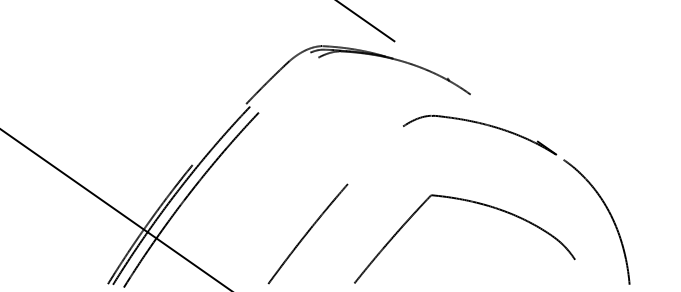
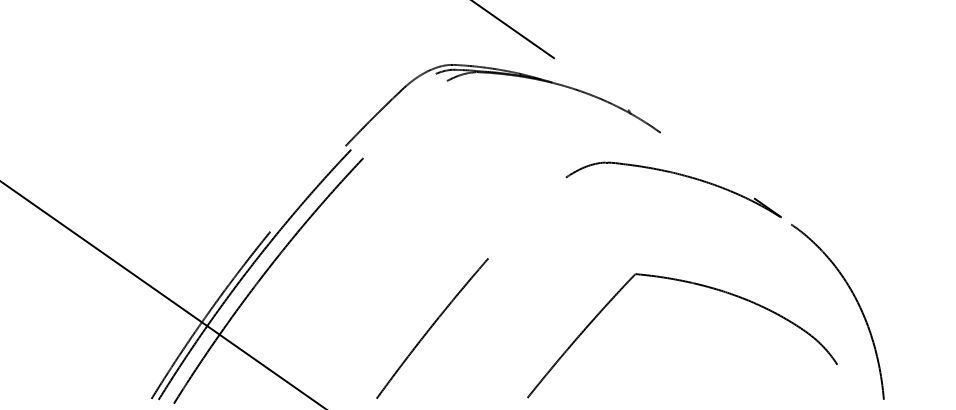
part: (472, 202) -> (693, 284), moved

